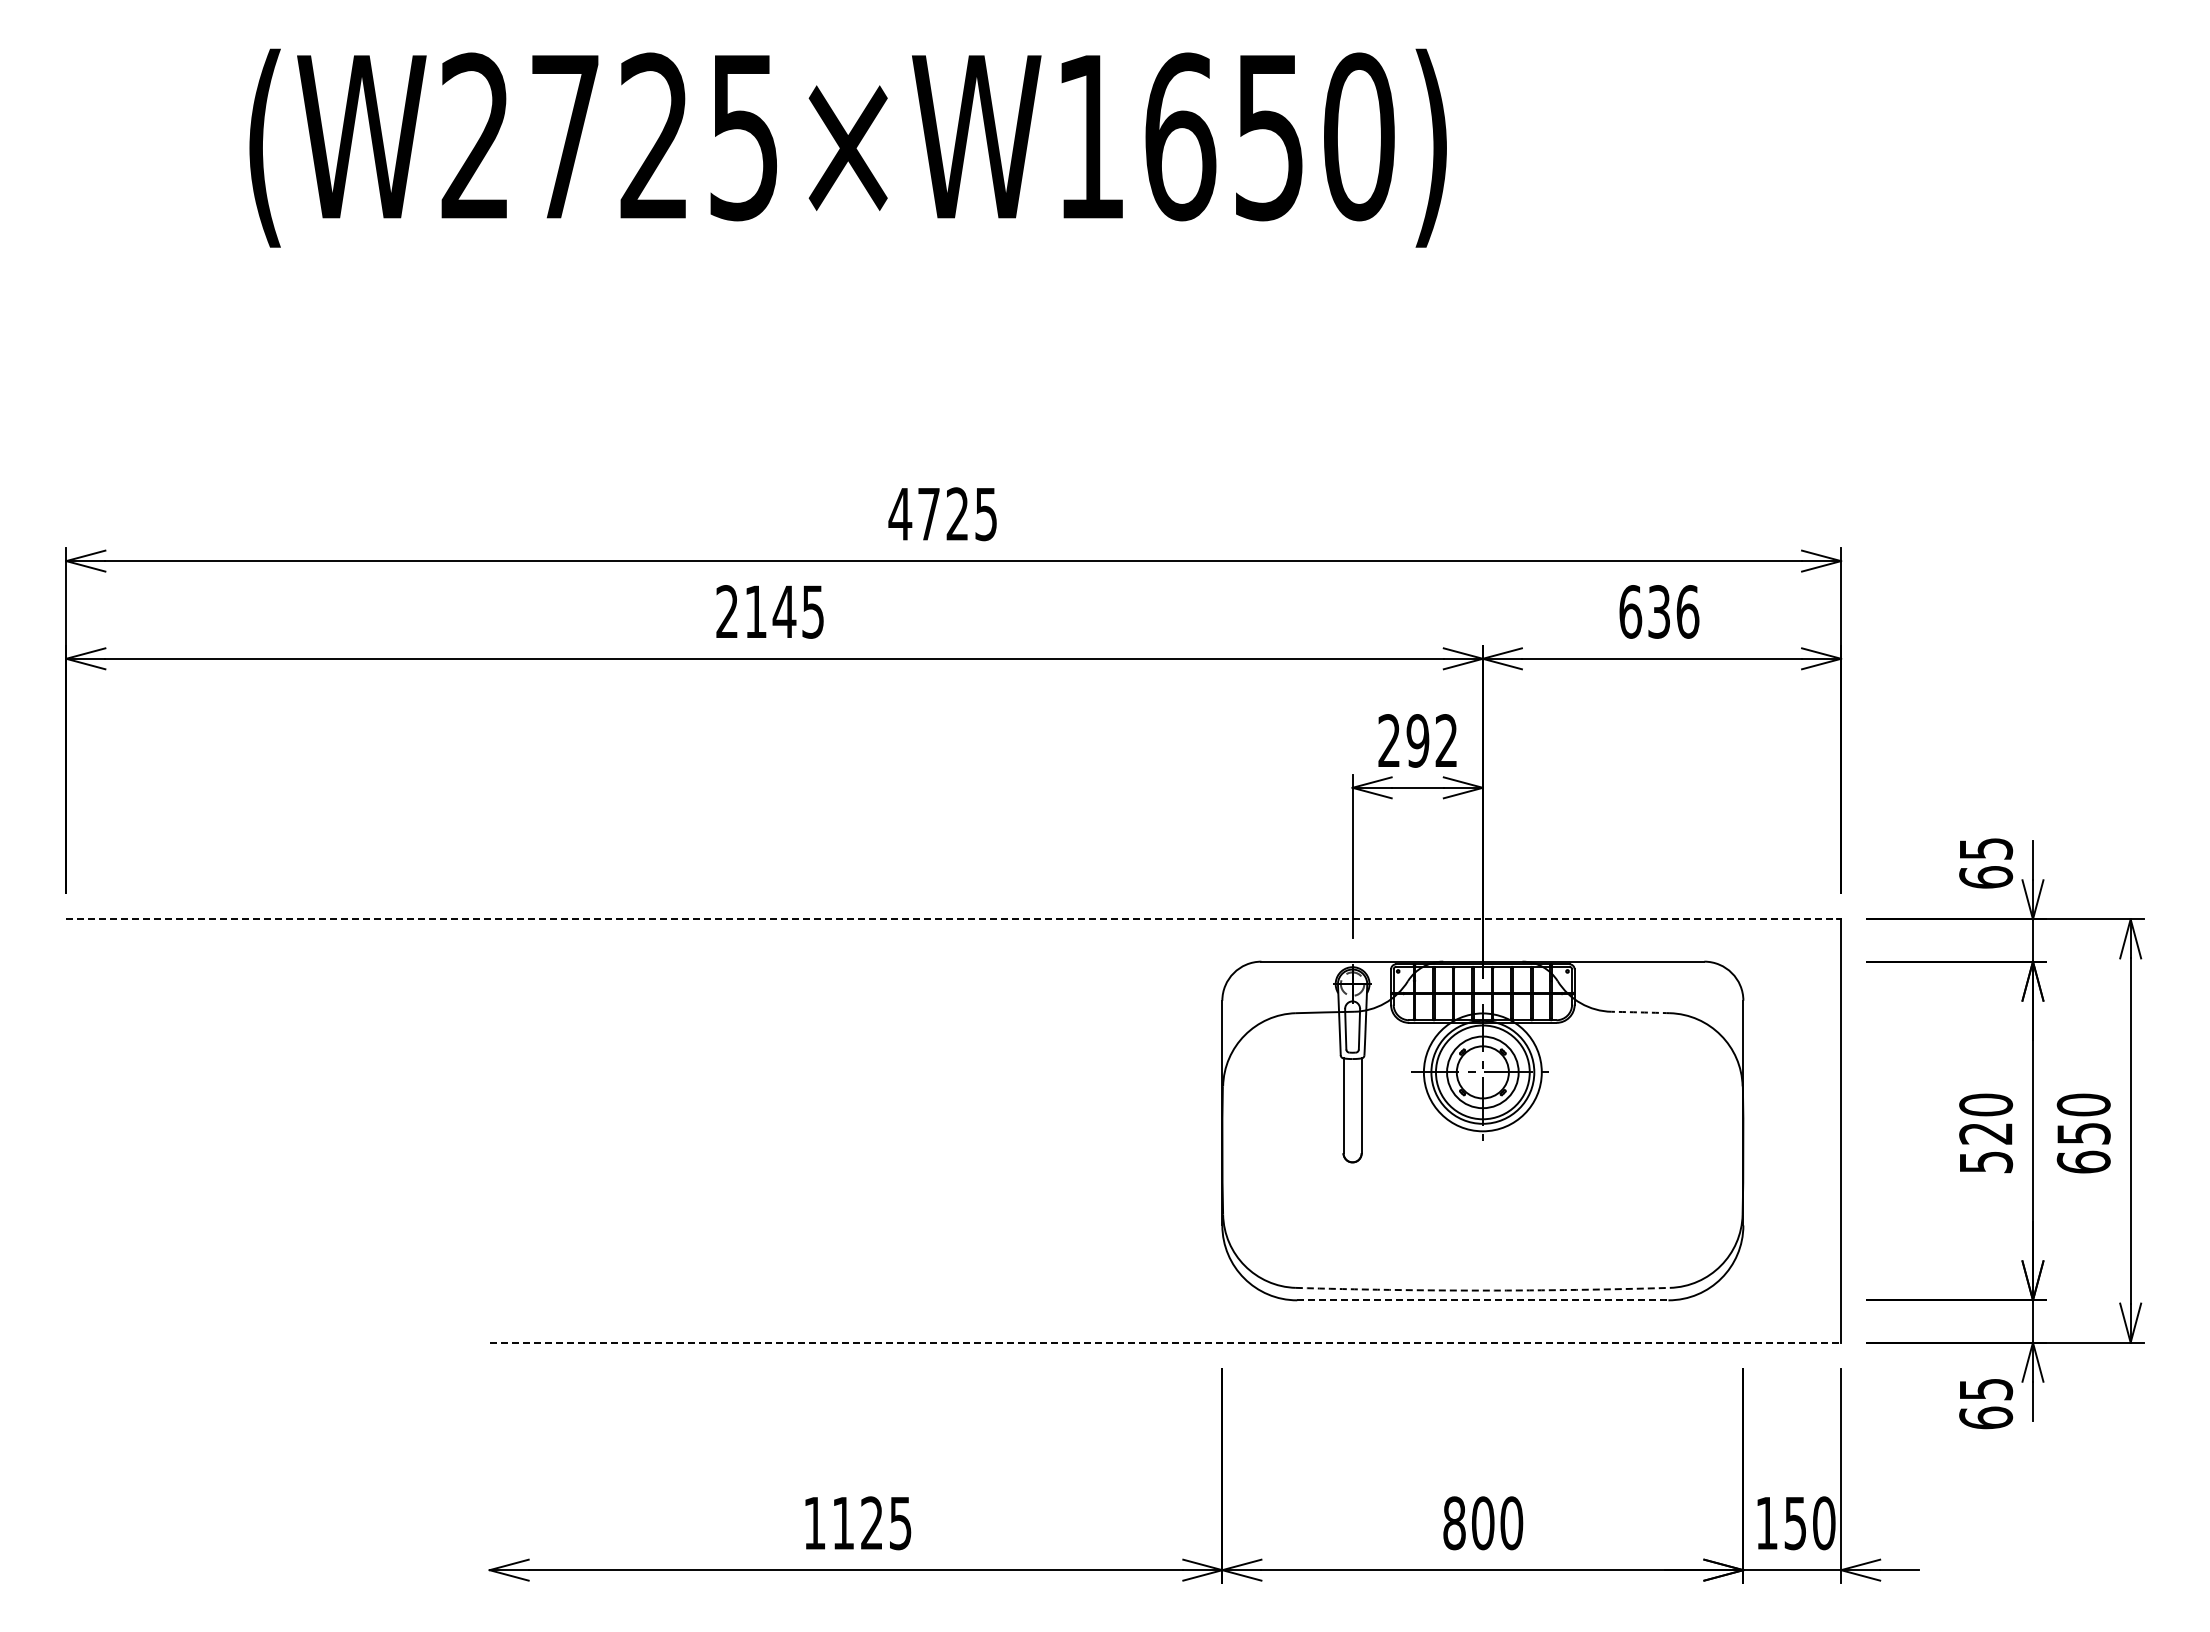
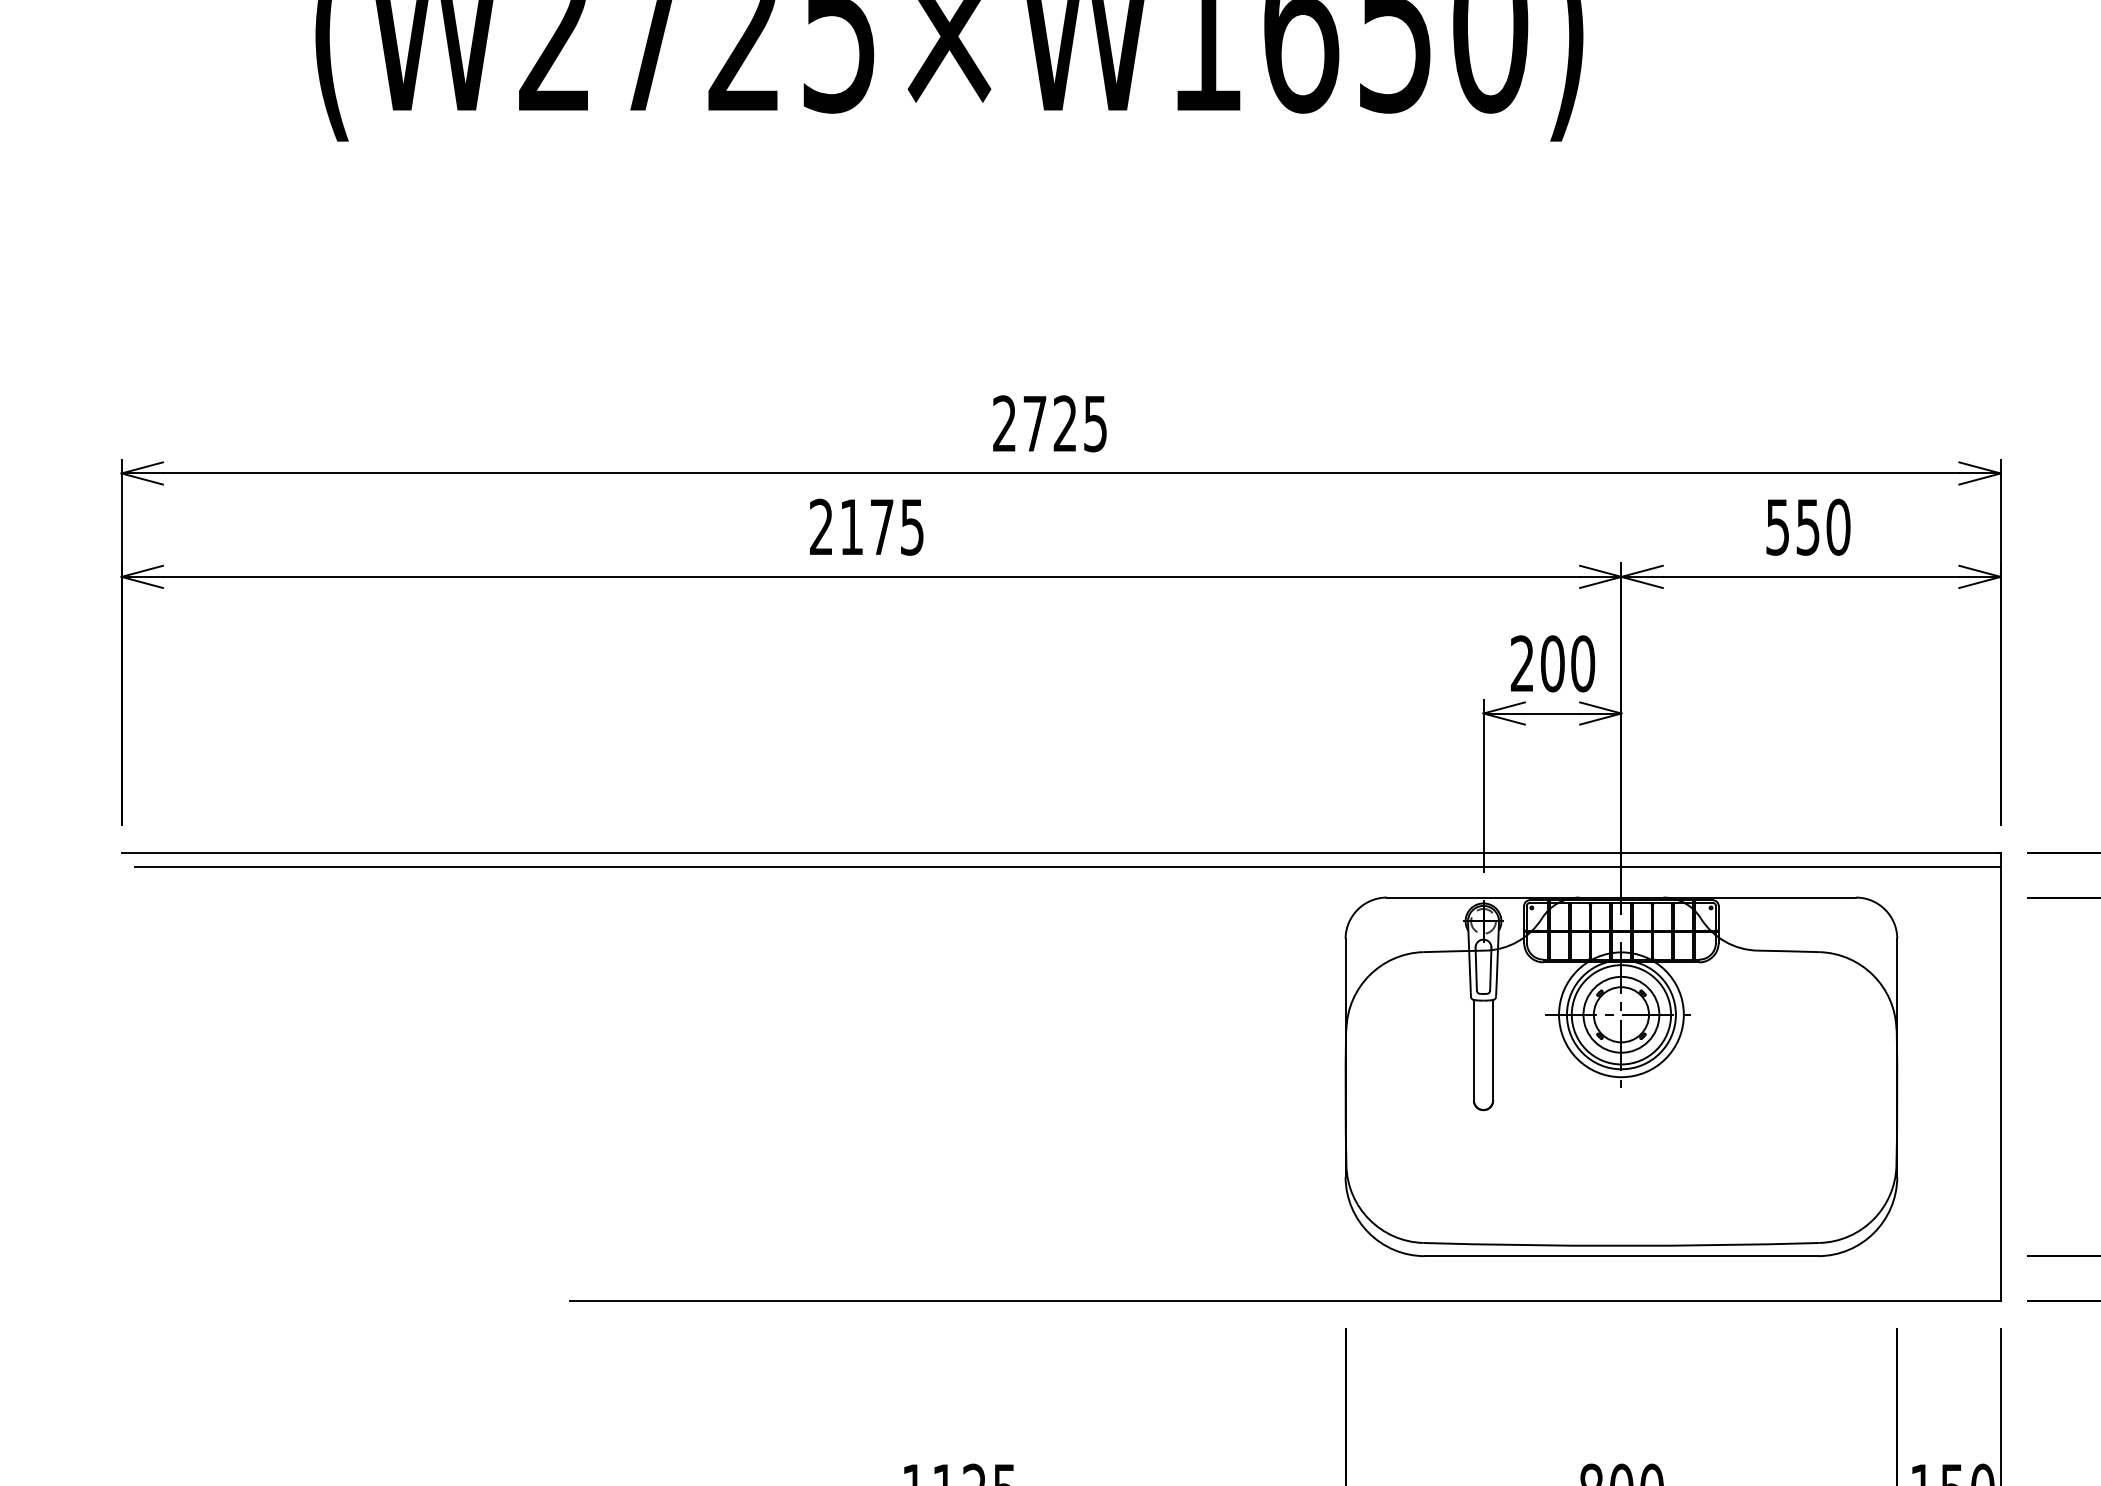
text: (900, 513) -> (1004, 423), 4725 -> 2725
text: (784, 611) -> (882, 526), 2145 -> 2175
text: (1659, 611) -> (1808, 526), 636 -> 550
text: (1431, 740) -> (1567, 663), 292 -> 200
line: (954, 919) -> (1061, 852), dashed -> solid
line: (960, 932) -> (1068, 866), added
arc: (1640, 1012) -> (1788, 951), dashed -> solid
arc: (1482, 1290) -> (1621, 1245), dashed -> solid
line: (1482, 1300) -> (1621, 1256), dashed -> solid
line: (1165, 1342) -> (1285, 1300), dashed -> solid

